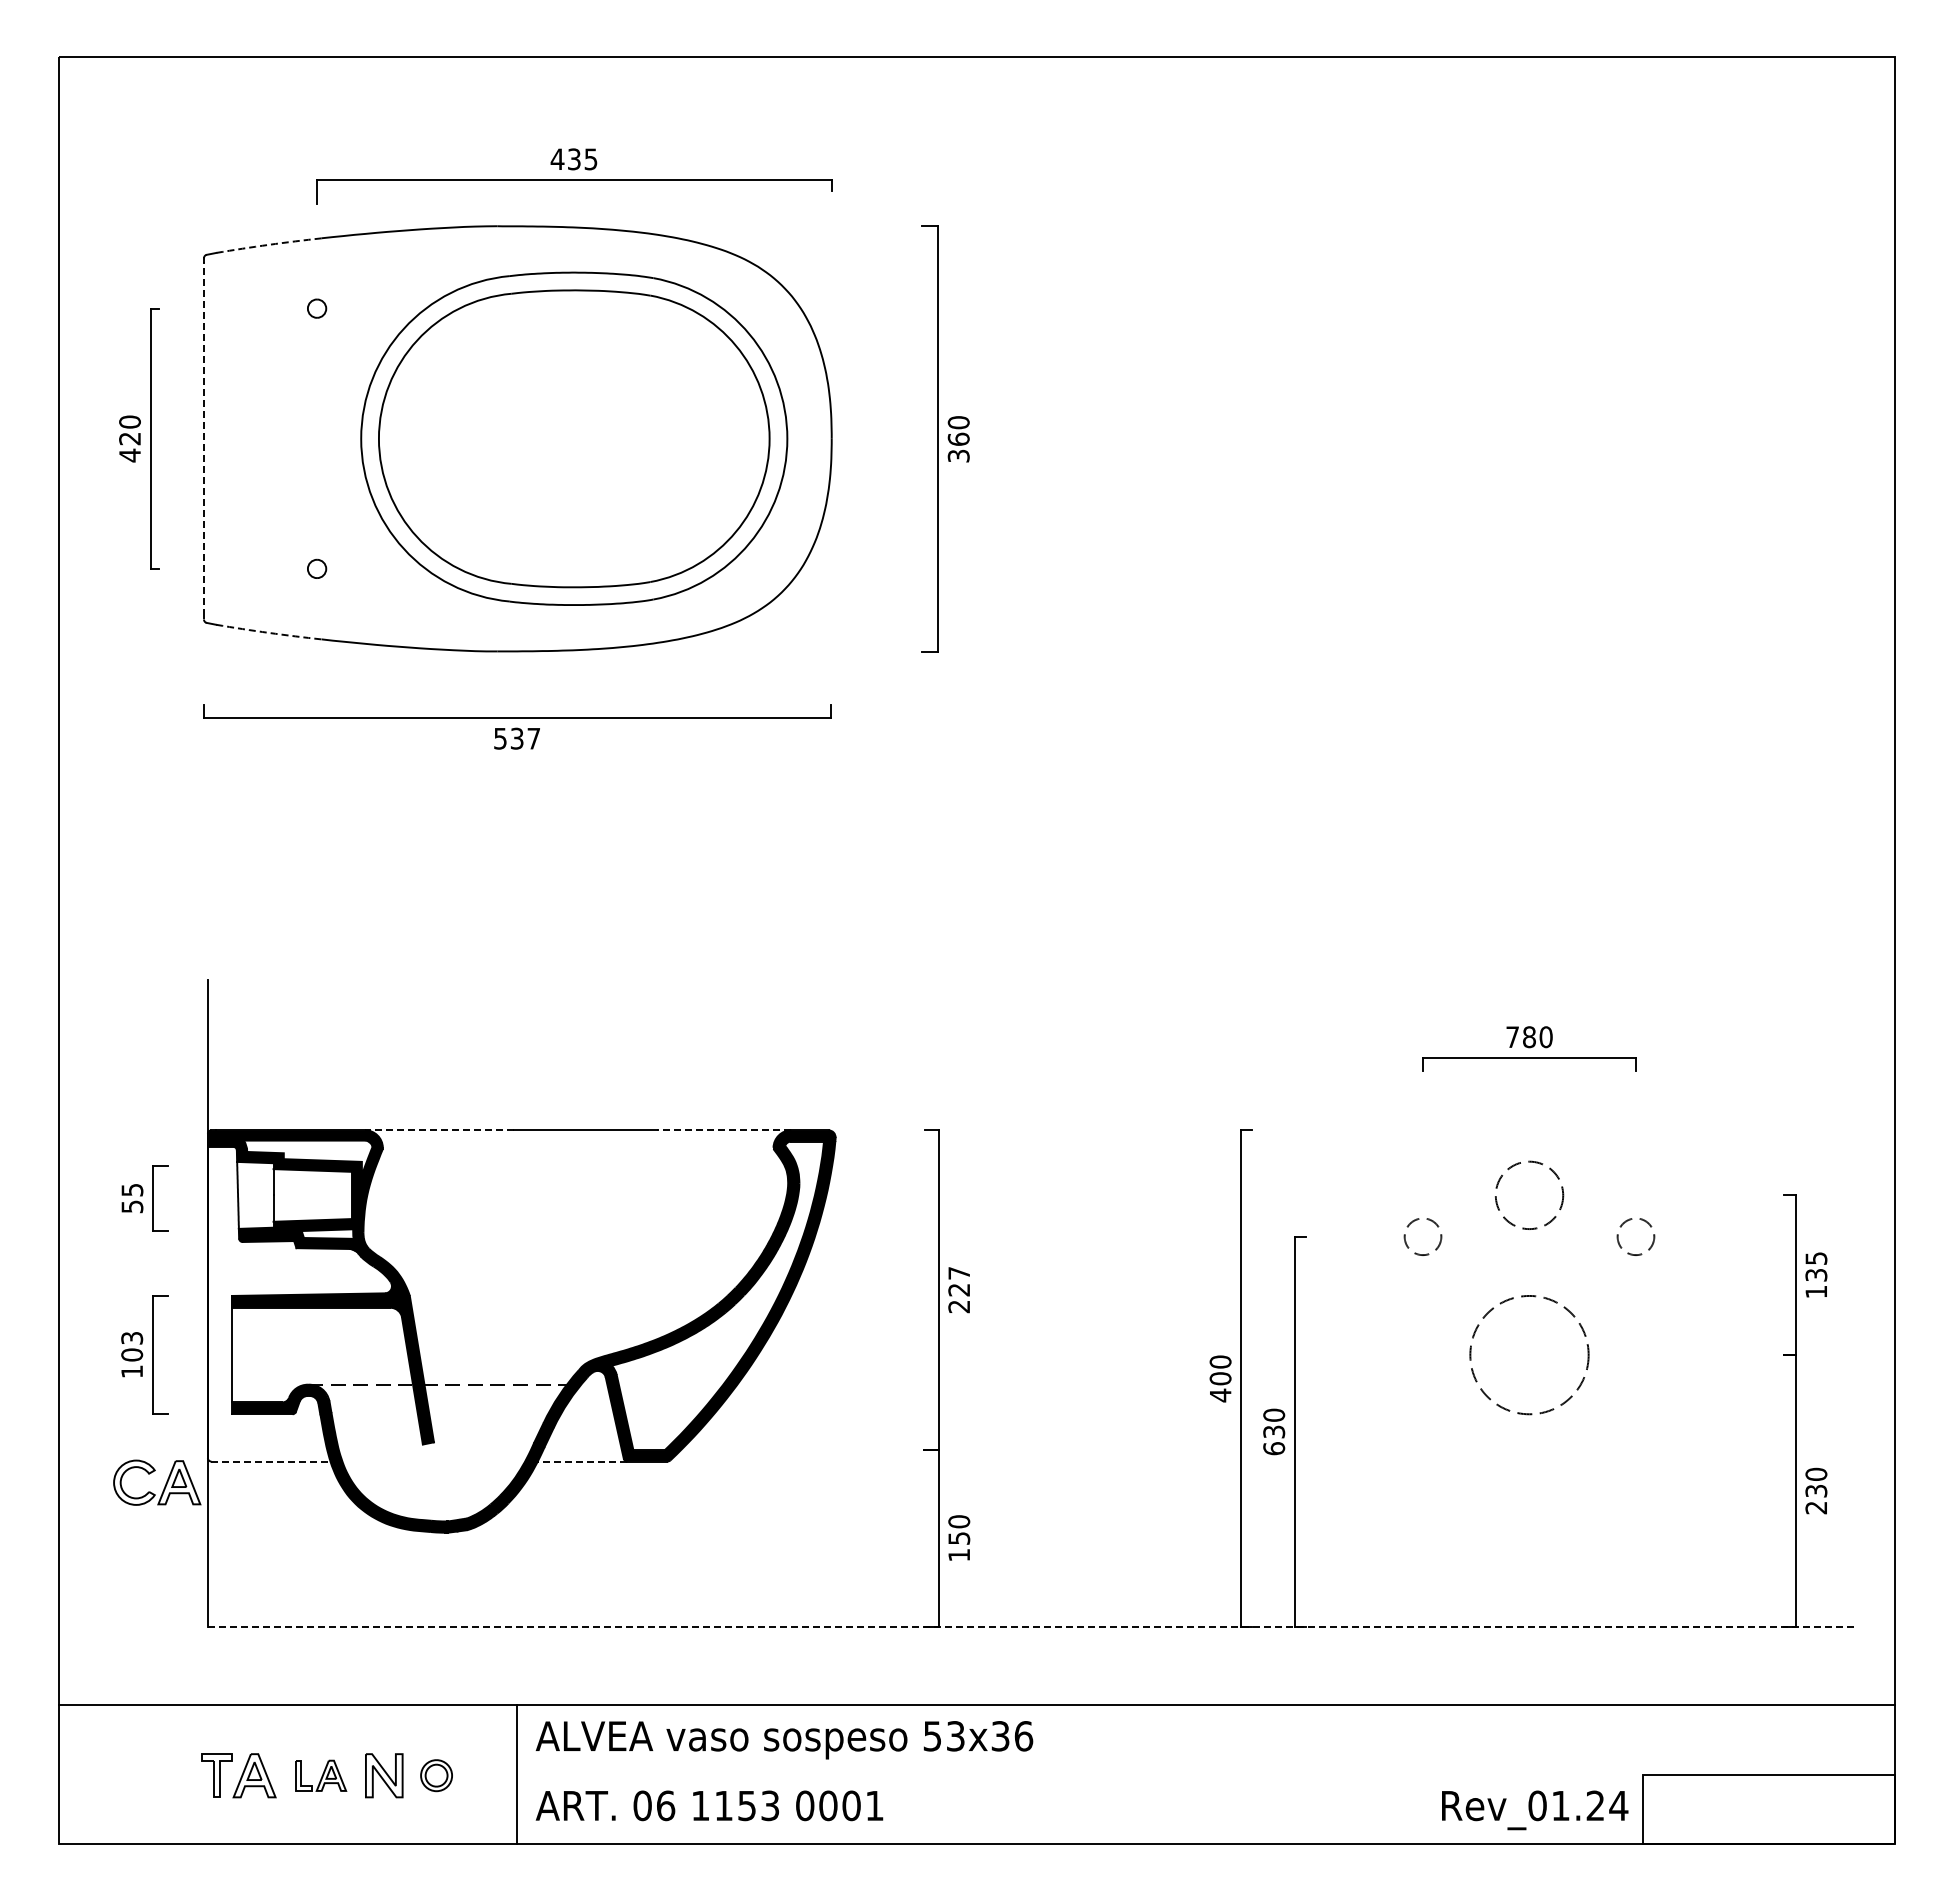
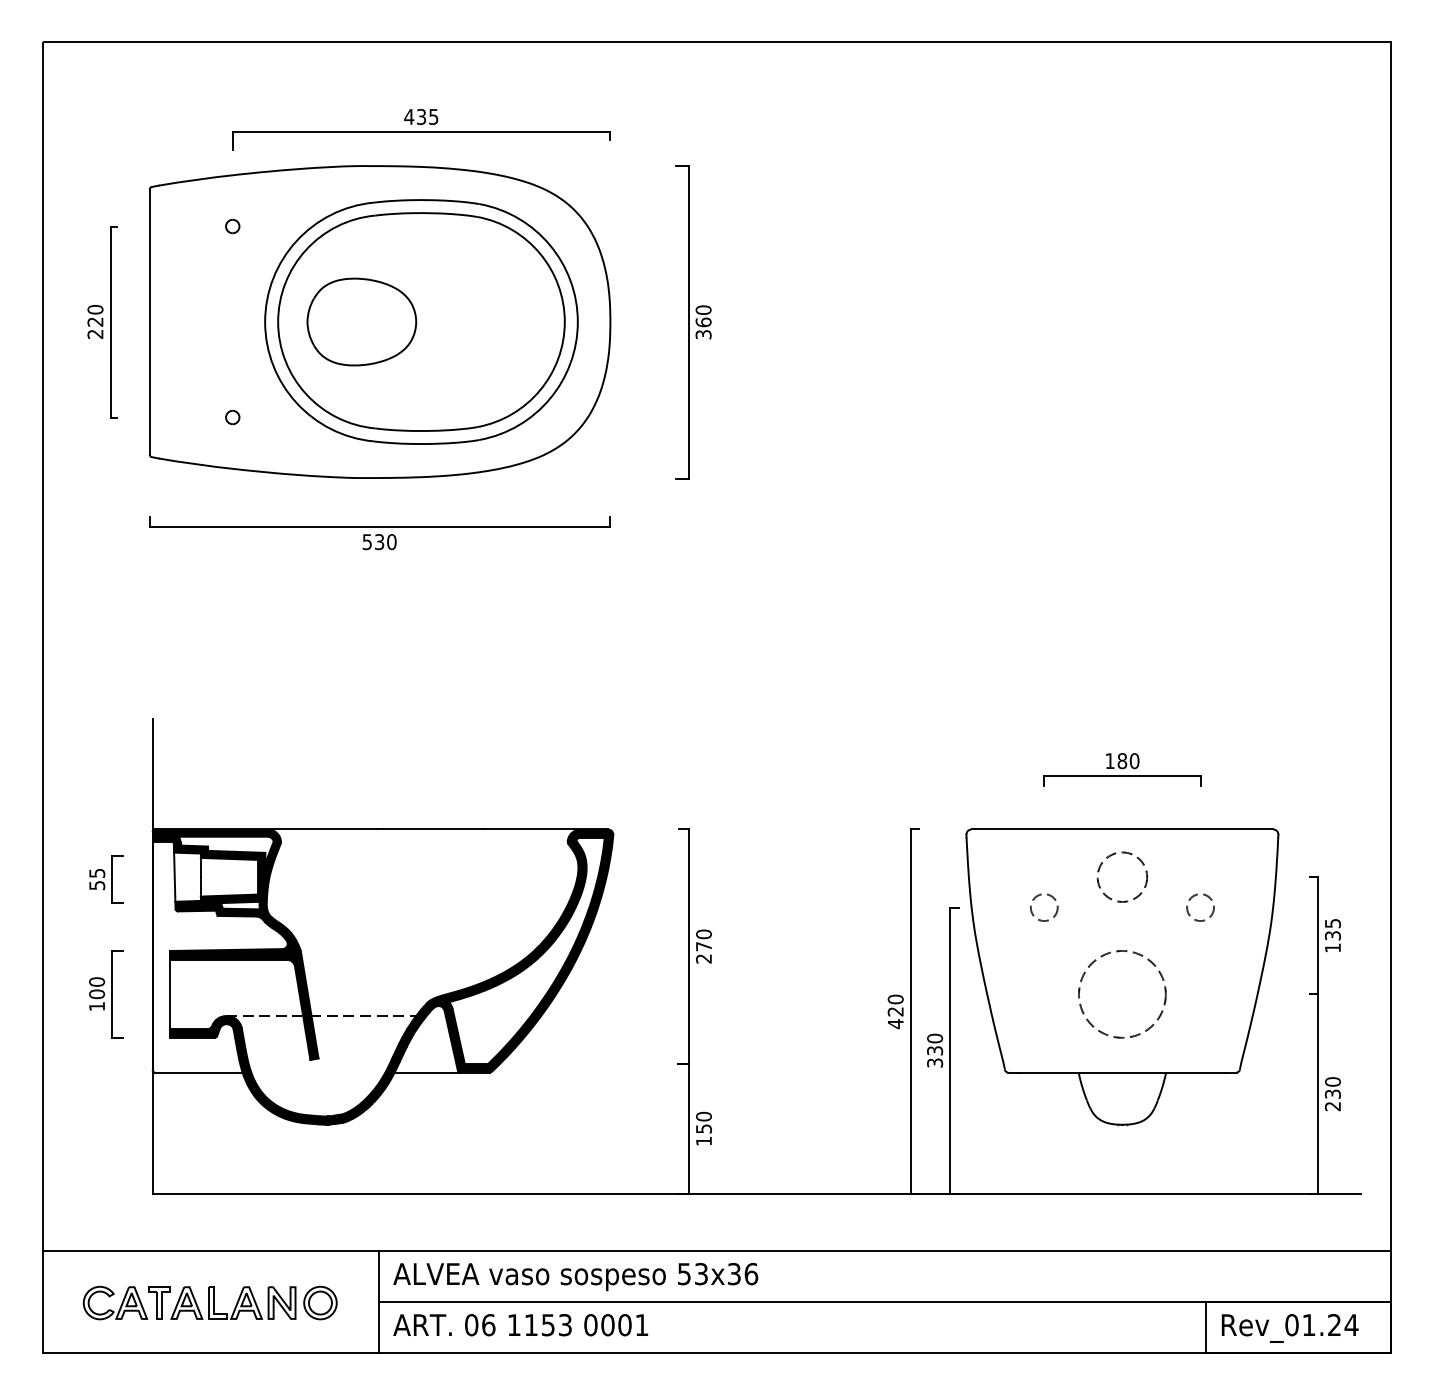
arc: (268, 244) -> (197, 179), dashed -> solid
line: (203, 438) -> (149, 321), dashed -> solid
part: (492, 438) -> (361, 321), added
text: (129, 455) -> (95, 334), 420 -> 220
arc: (268, 632) -> (197, 464), dashed -> solid
text: (533, 738) -> (391, 541), 537 -> 530
text: (1512, 1036) -> (1109, 760), 780 -> 180
line: (438, 1130) -> (321, 829), dashed -> solid
line: (724, 1130) -> (531, 829), dashed -> solid
text: (959, 1281) -> (704, 940), 227 -> 270
part: (1529, 1331) -> (1122, 977), added
text: (132, 1337) -> (97, 981), 103 -> 100
text: (1220, 1378) -> (895, 1011), 400 -> 420
text: (1274, 1448) -> (935, 1062), 630 -> 330
line: (271, 1461) -> (199, 1072), dashed -> solid
line: (582, 1461) -> (427, 1072), dashed -> solid
part: (165, 1483) -> (121, 1303), moved
line: (1030, 1627) -> (756, 1194), dashed -> solid
line: (1205, 1774) -> (884, 1302), added
part: (320, 1775) -> (235, 1302), size x1.43
part: (436, 1775) -> (320, 1302), size x1.43
text: (1535, 1810) -> (1290, 1328), moved

